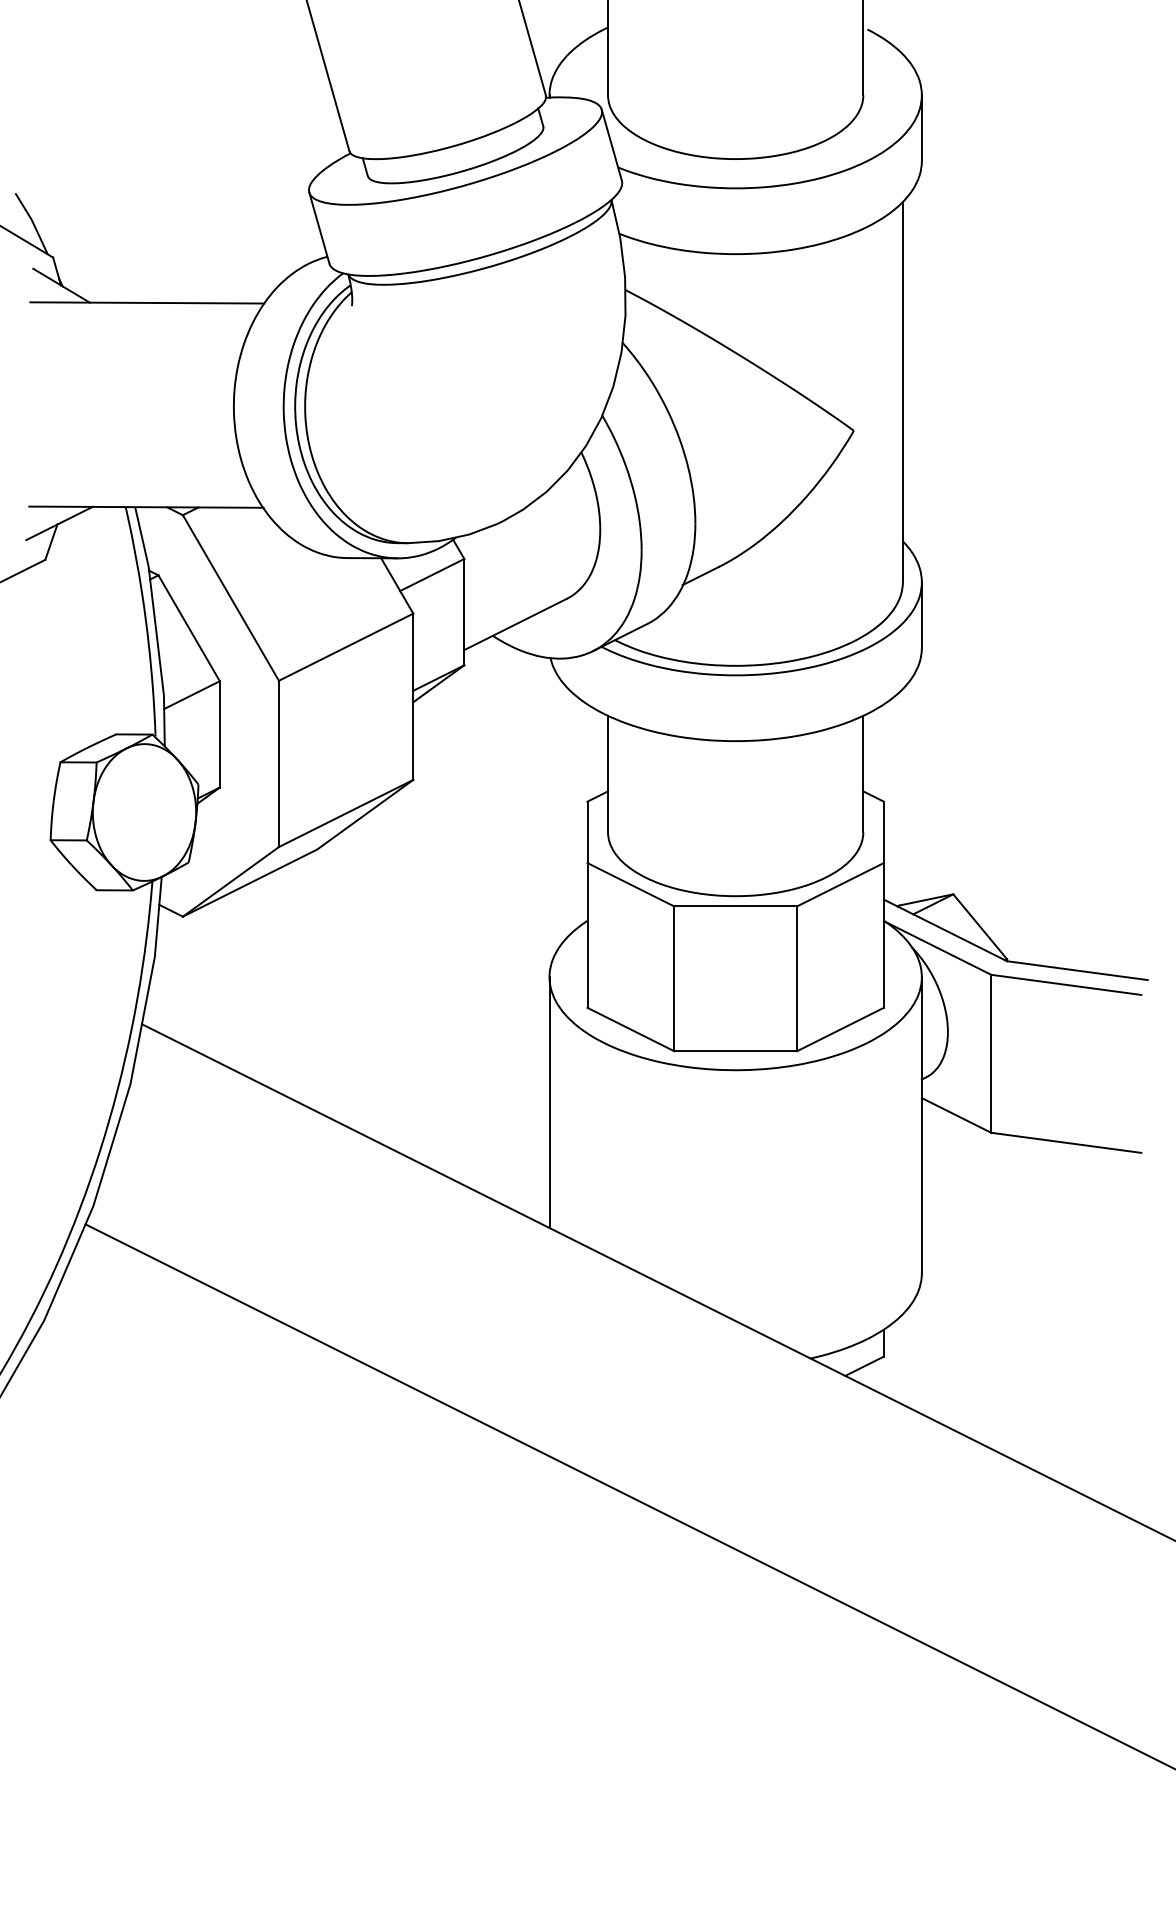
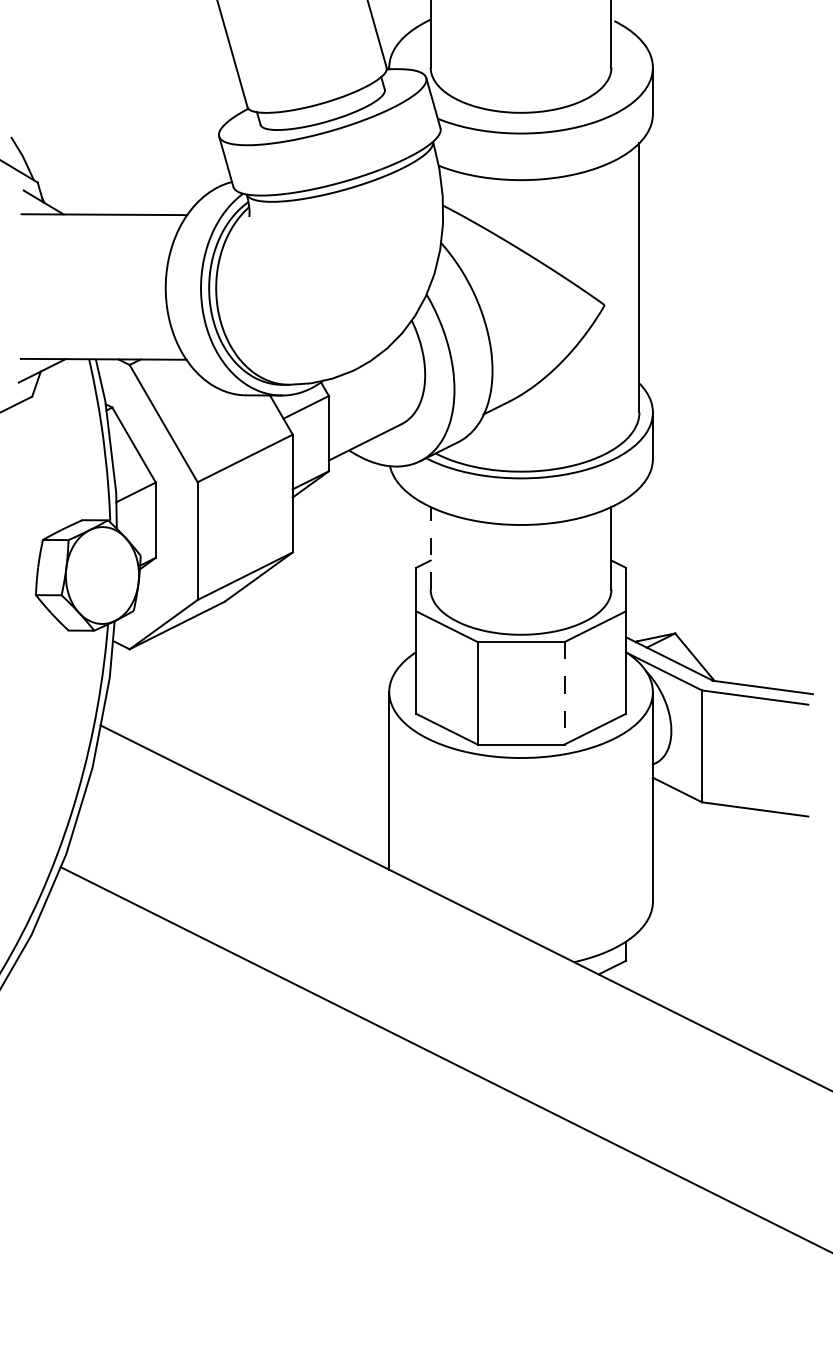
line: (608, 773) -> (431, 547), solid -> dashed
line: (797, 979) -> (564, 693), solid -> dashed

